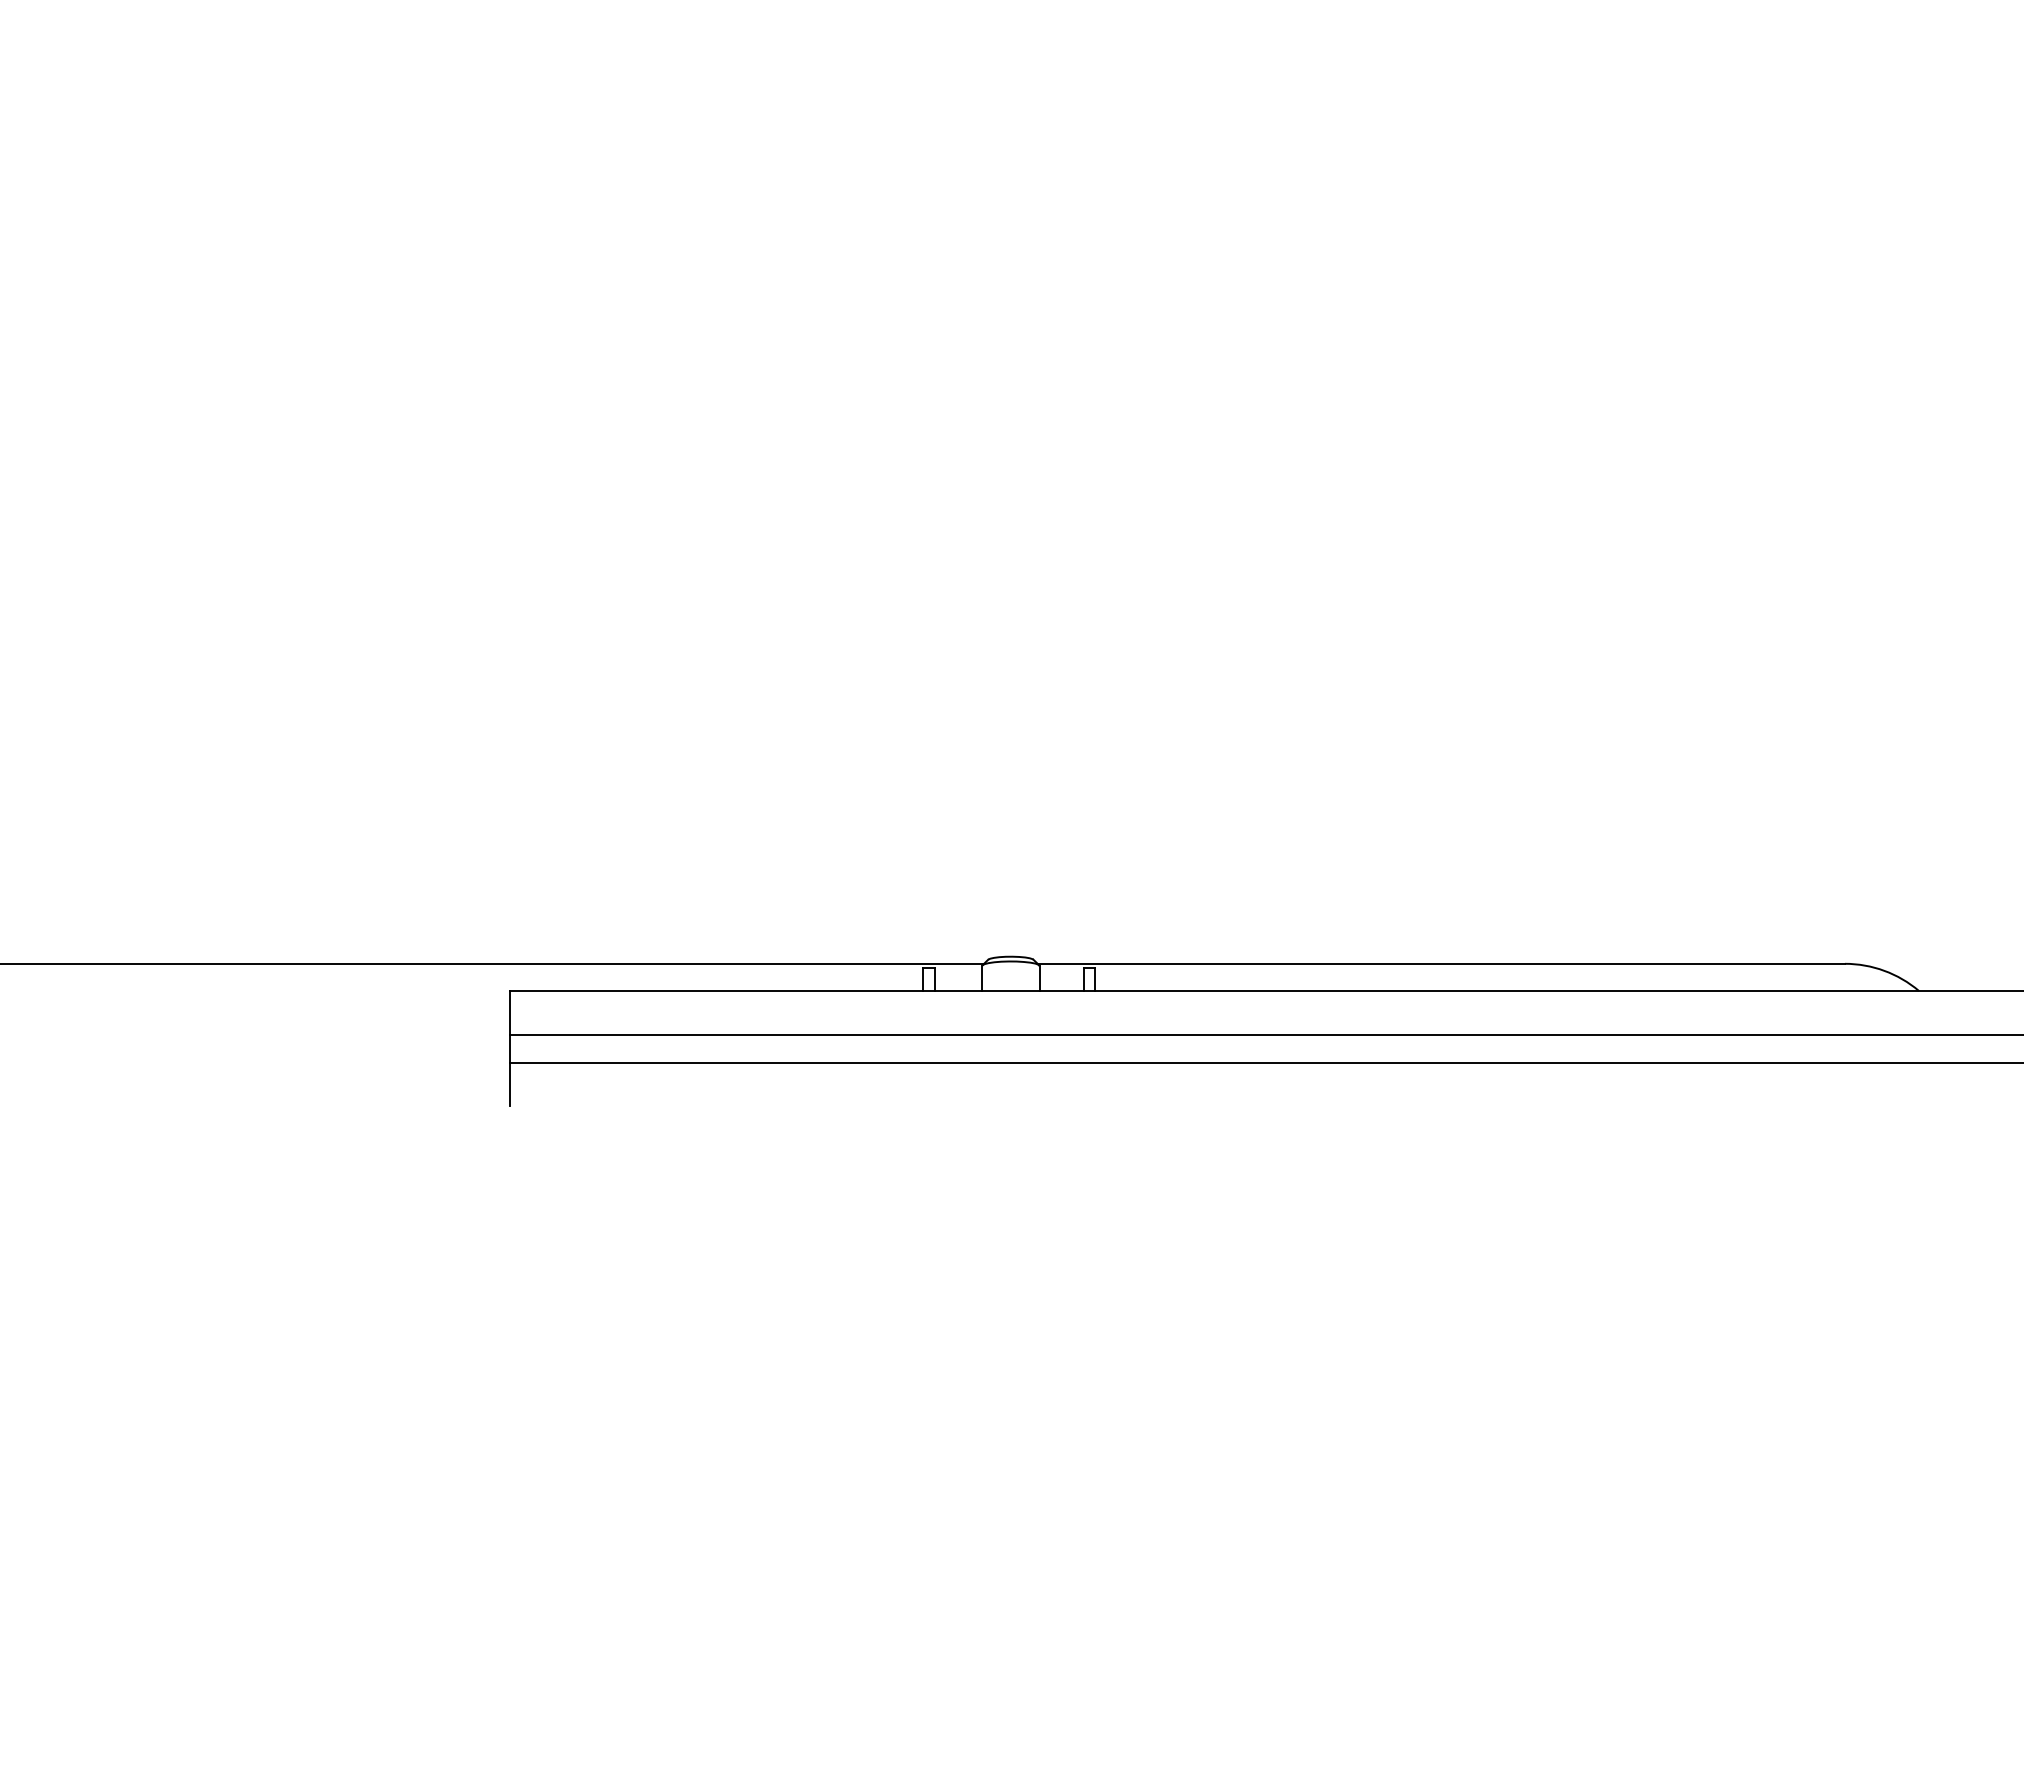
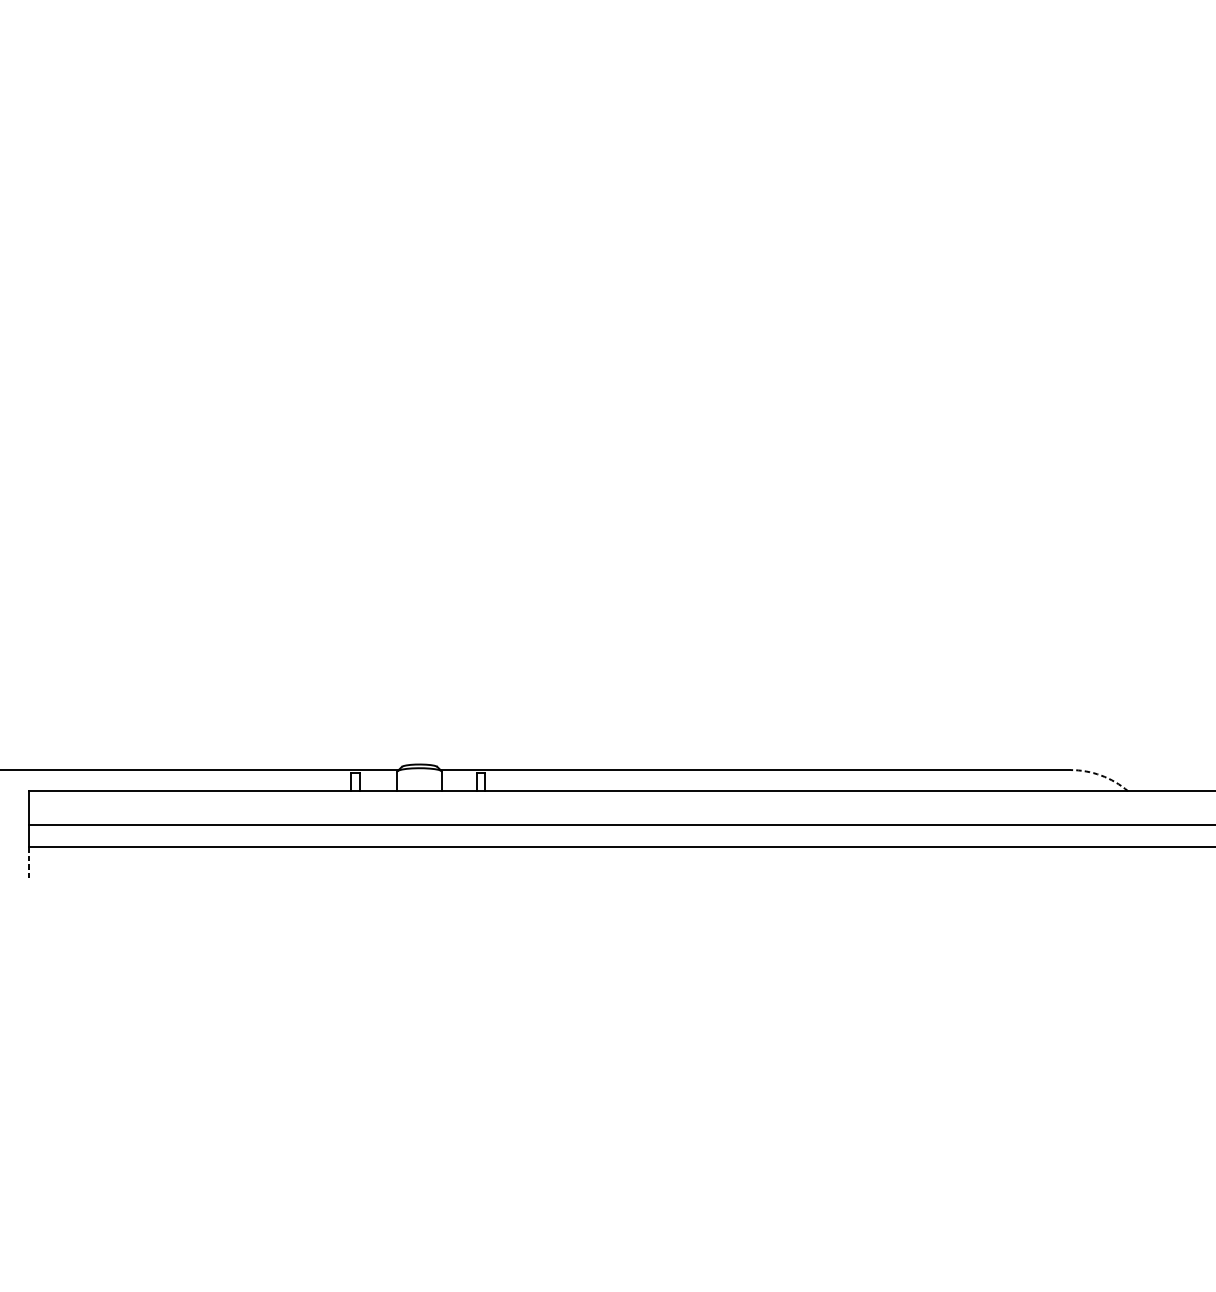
arc: (1884, 970) -> (1101, 775), solid -> dashed
line: (509, 1084) -> (28, 864), solid -> dashed

